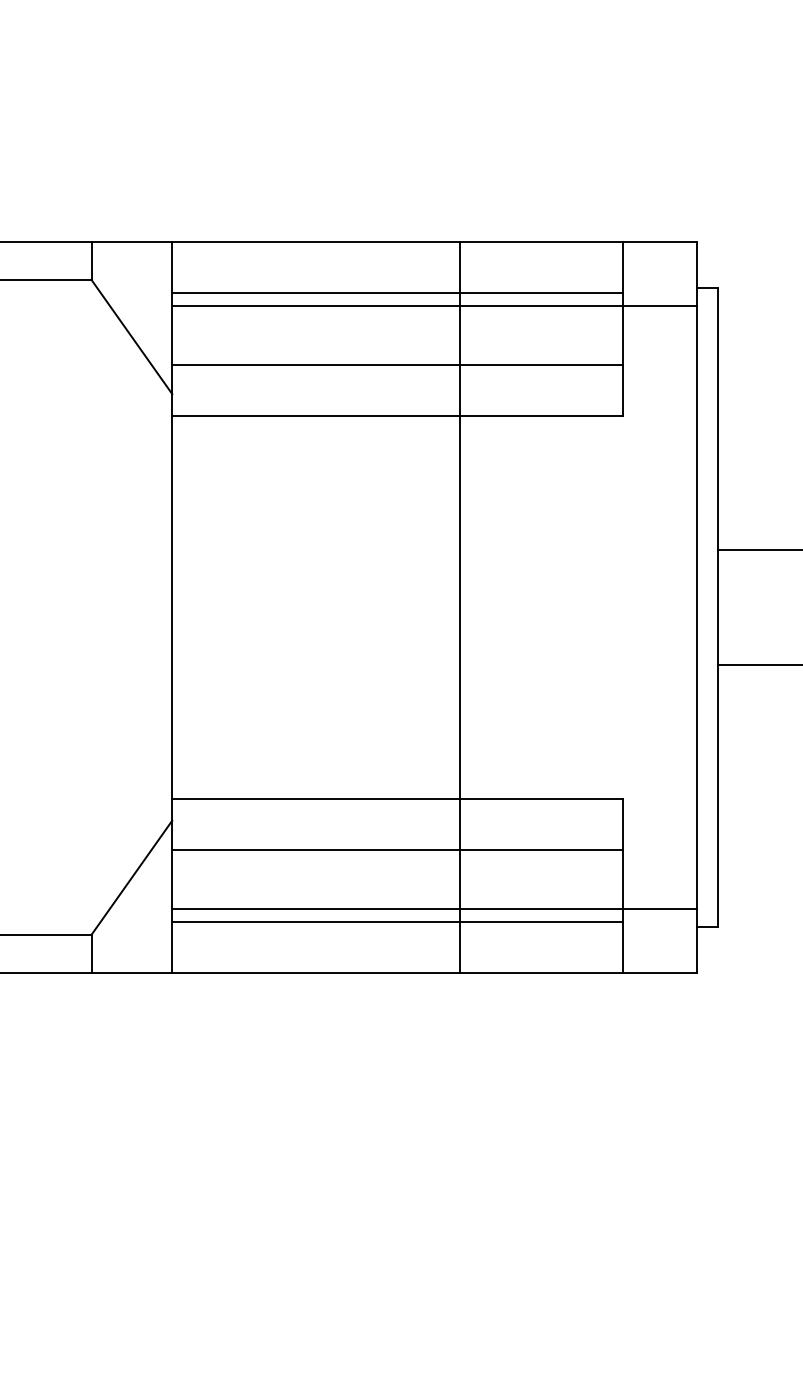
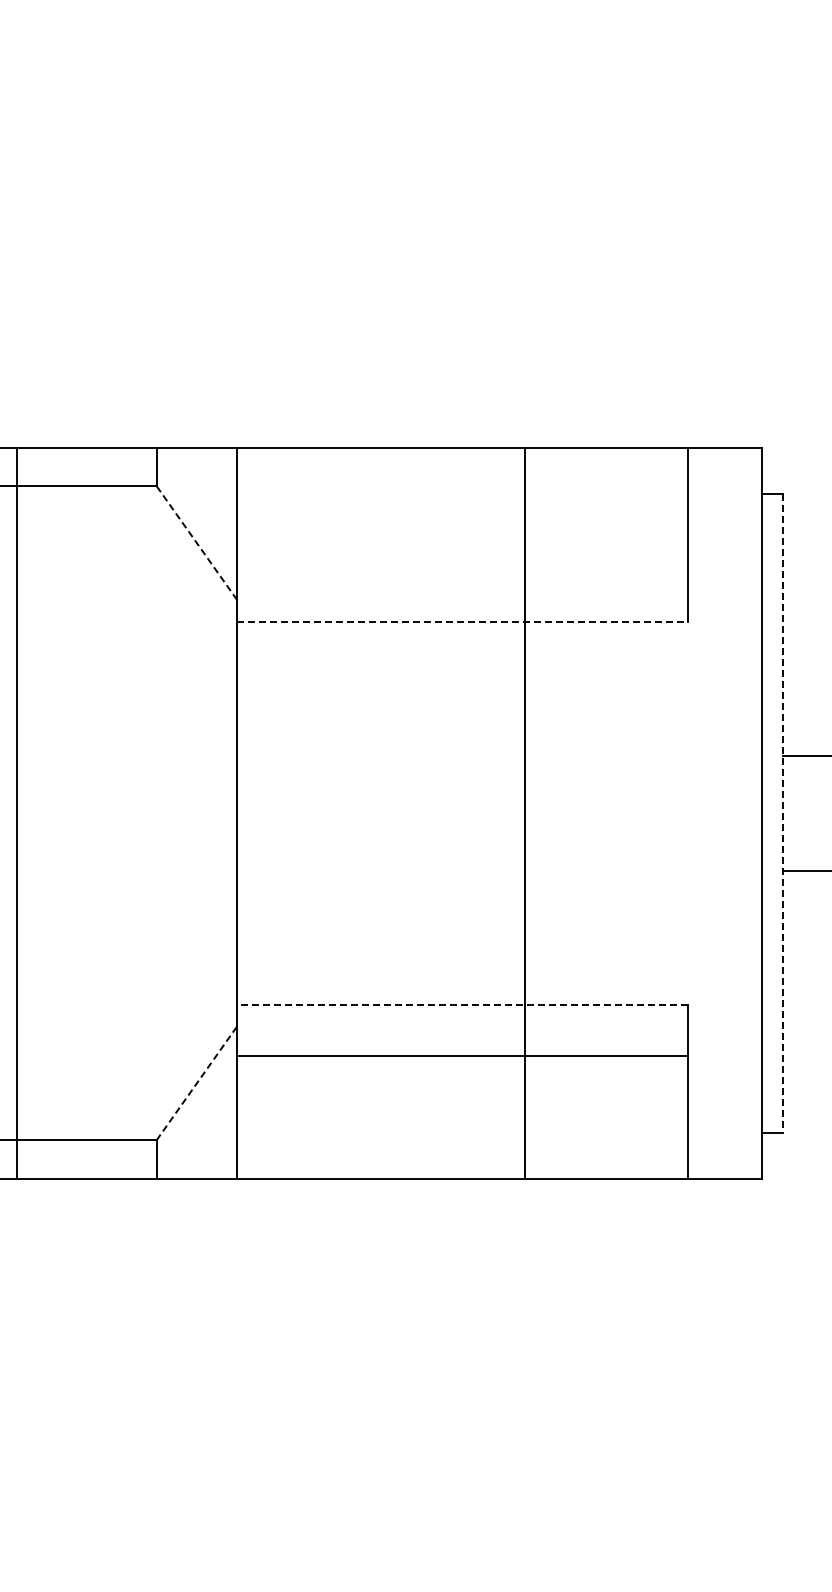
line: (397, 292) -> (462, 498), removed
line: (434, 305) -> (499, 511), removed
line: (131, 337) -> (196, 543), solid -> dashed
line: (397, 364) -> (462, 570), removed
line: (397, 415) -> (462, 621), solid -> dashed
line: (717, 607) -> (782, 813), solid -> dashed
line: (397, 798) -> (462, 1004), solid -> dashed
line: (131, 877) -> (196, 1083), solid -> dashed
line: (434, 908) -> (499, 1114), removed
line: (397, 921) -> (462, 1127), removed

